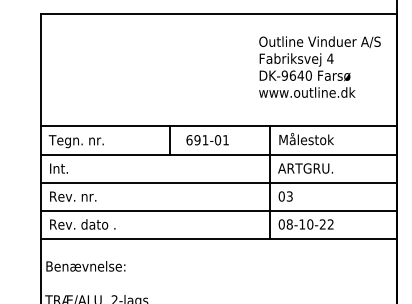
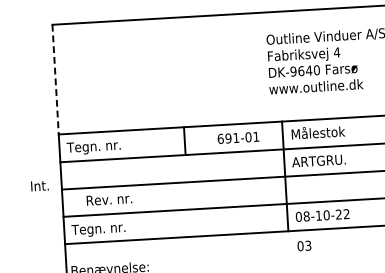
line: (41, 70) -> (55, 80), solid -> dashed
text: (207, 140) -> (238, 138), moved
text: (58, 168) -> (39, 185), moved
text: (73, 196) -> (109, 199), moved
text: (285, 196) -> (304, 245), moved
text: (81, 225) -> (103, 229), Rev. dato . -> Tegn. nr.

